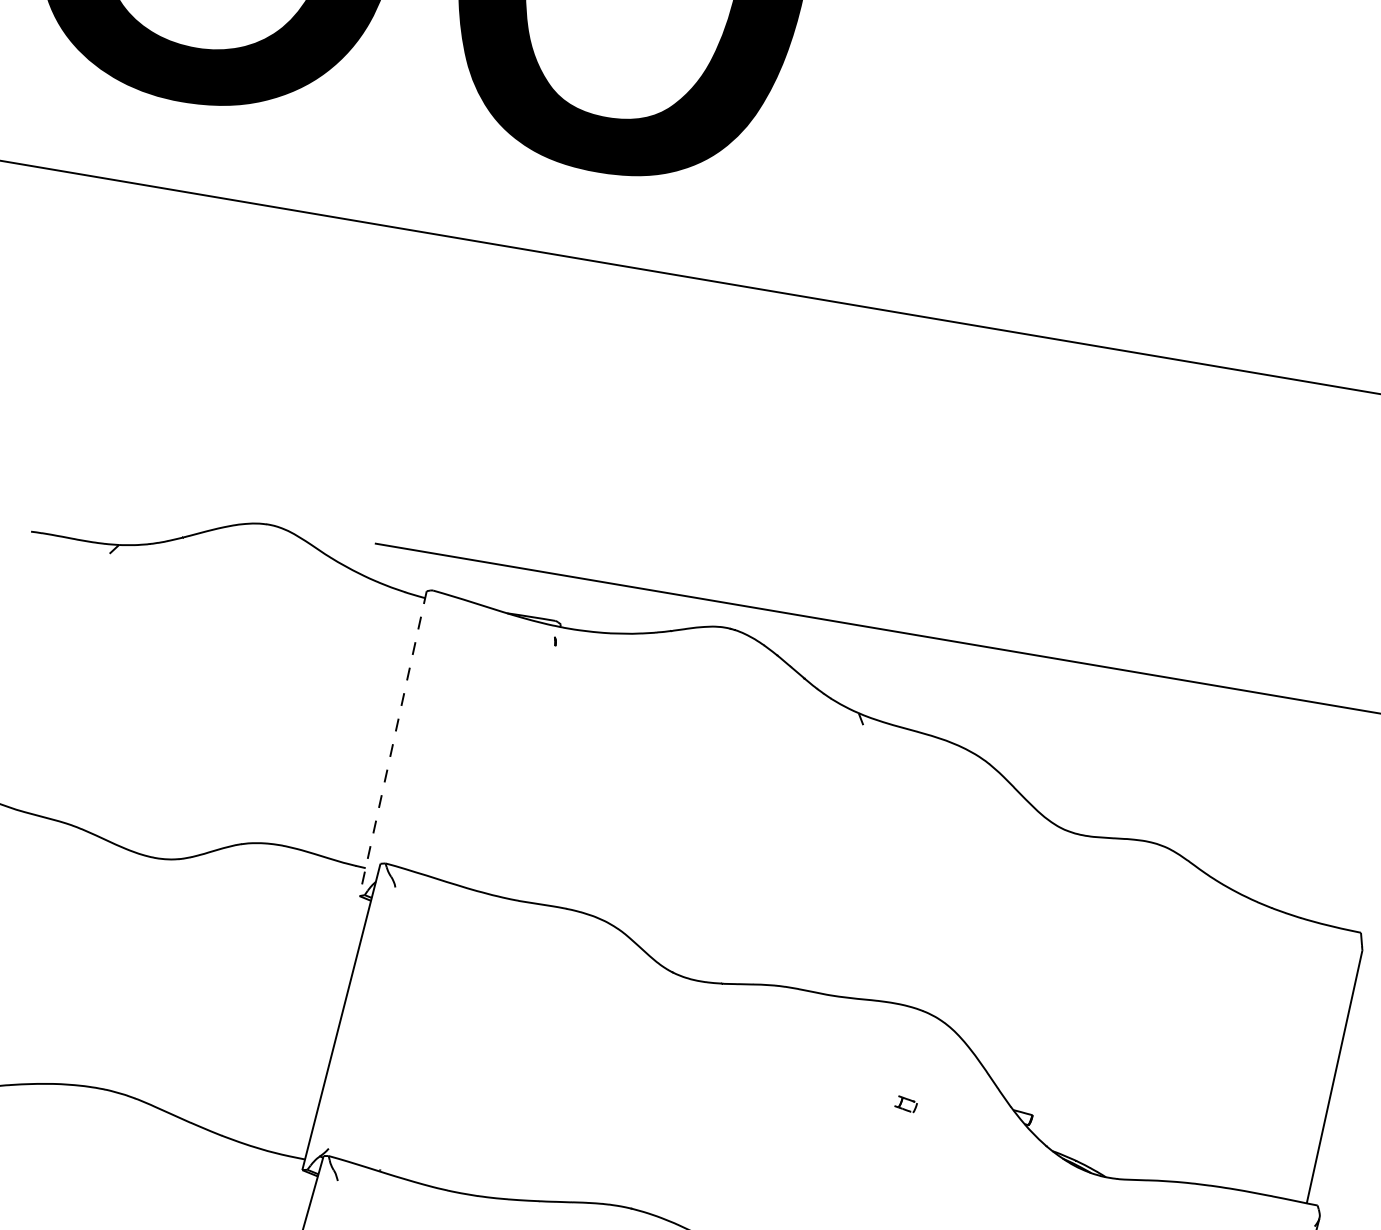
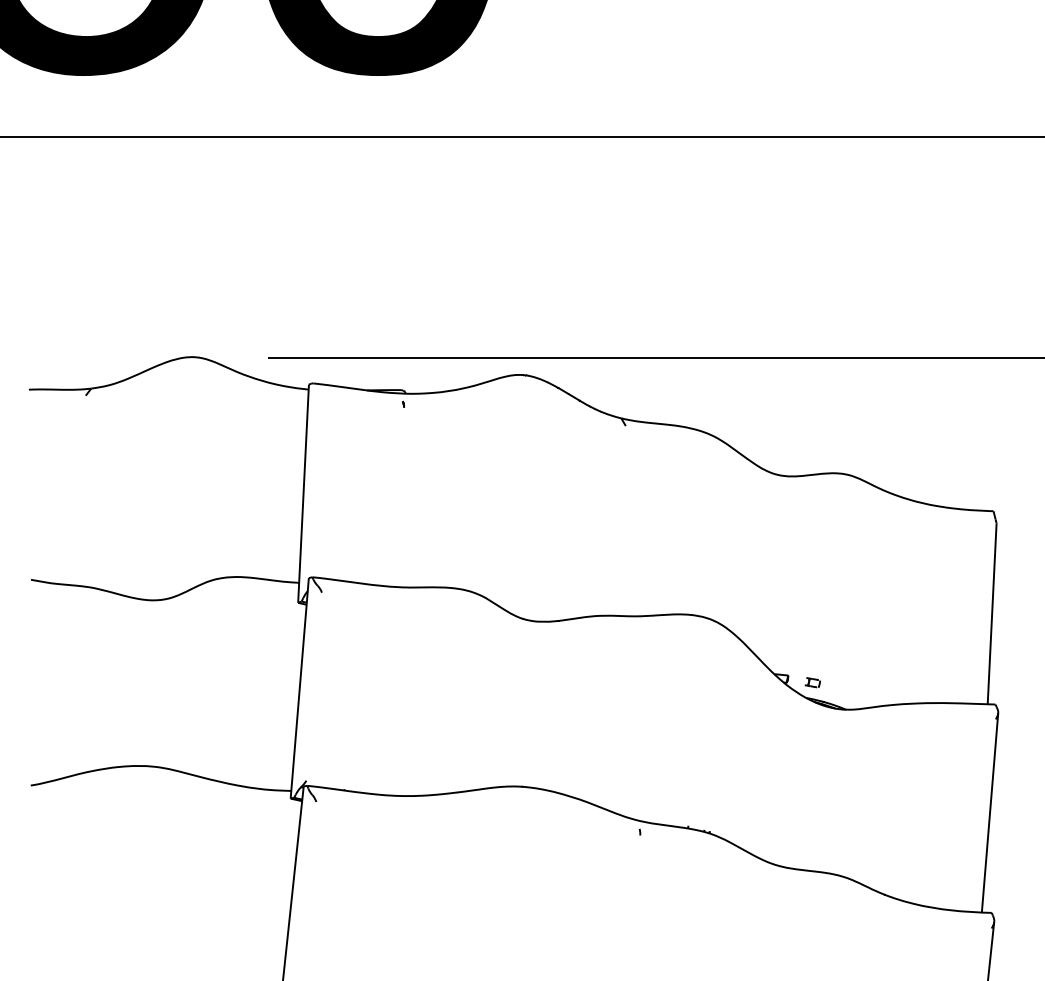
line: (392, 744) -> (303, 494), dashed -> solid
part: (905, 1103) -> (812, 682), moved

